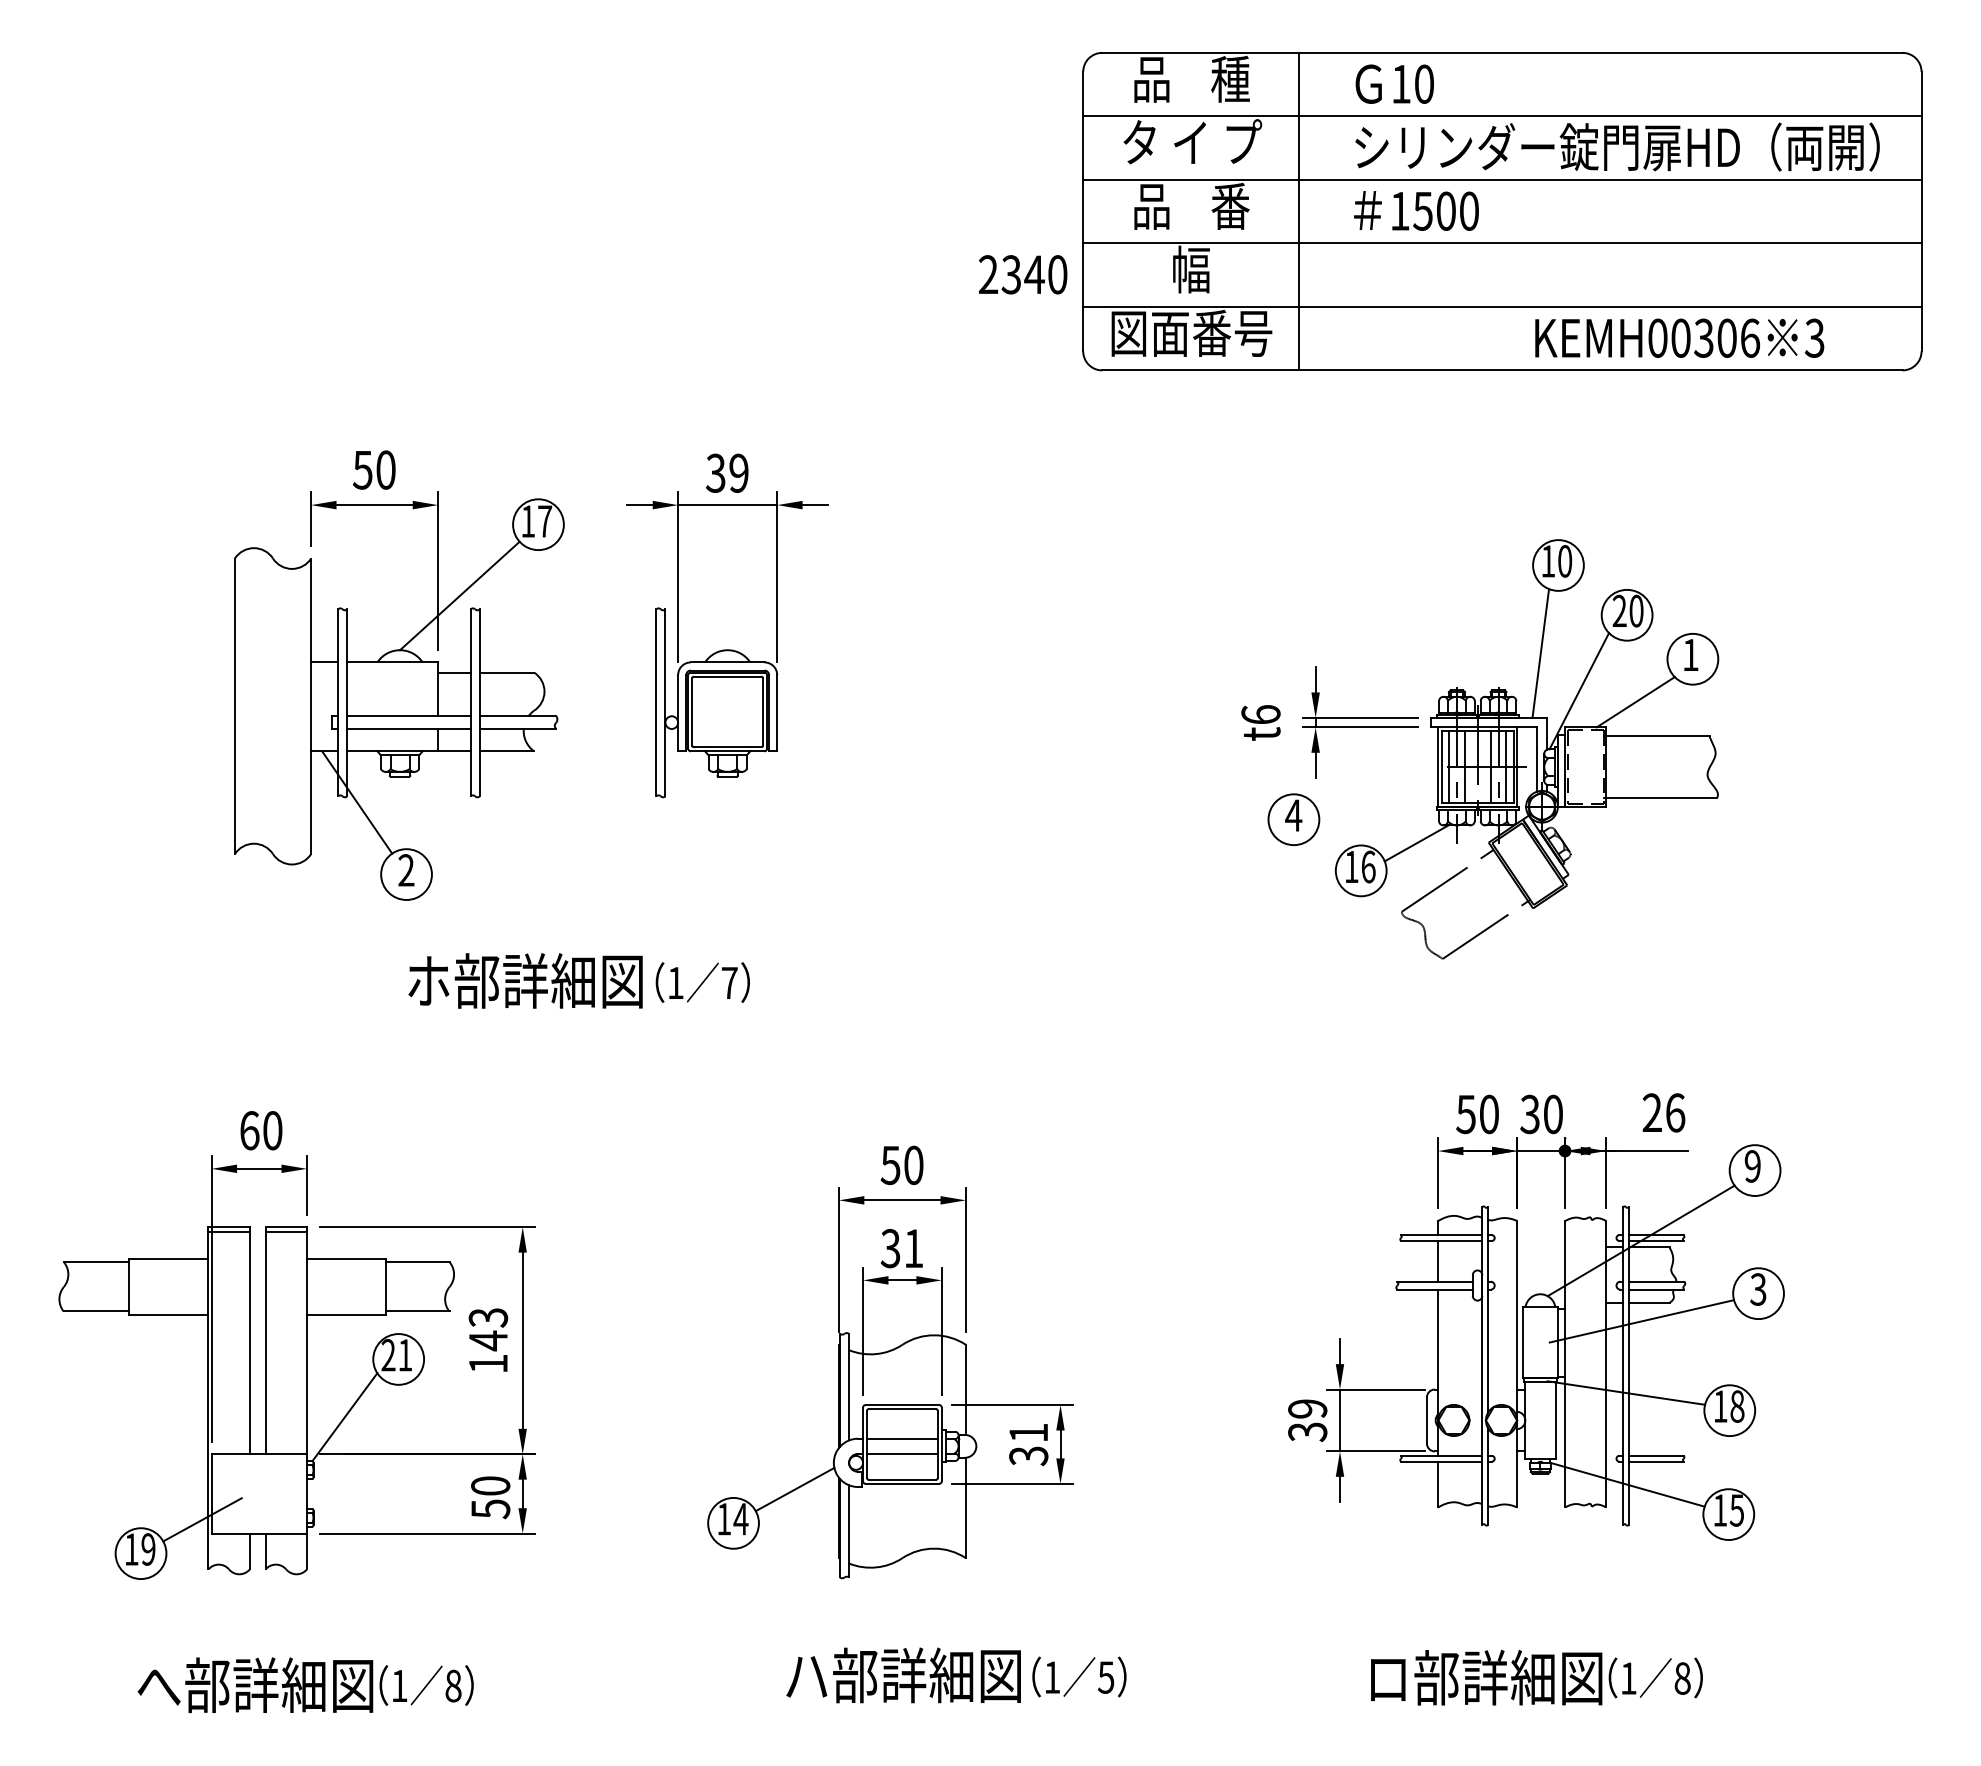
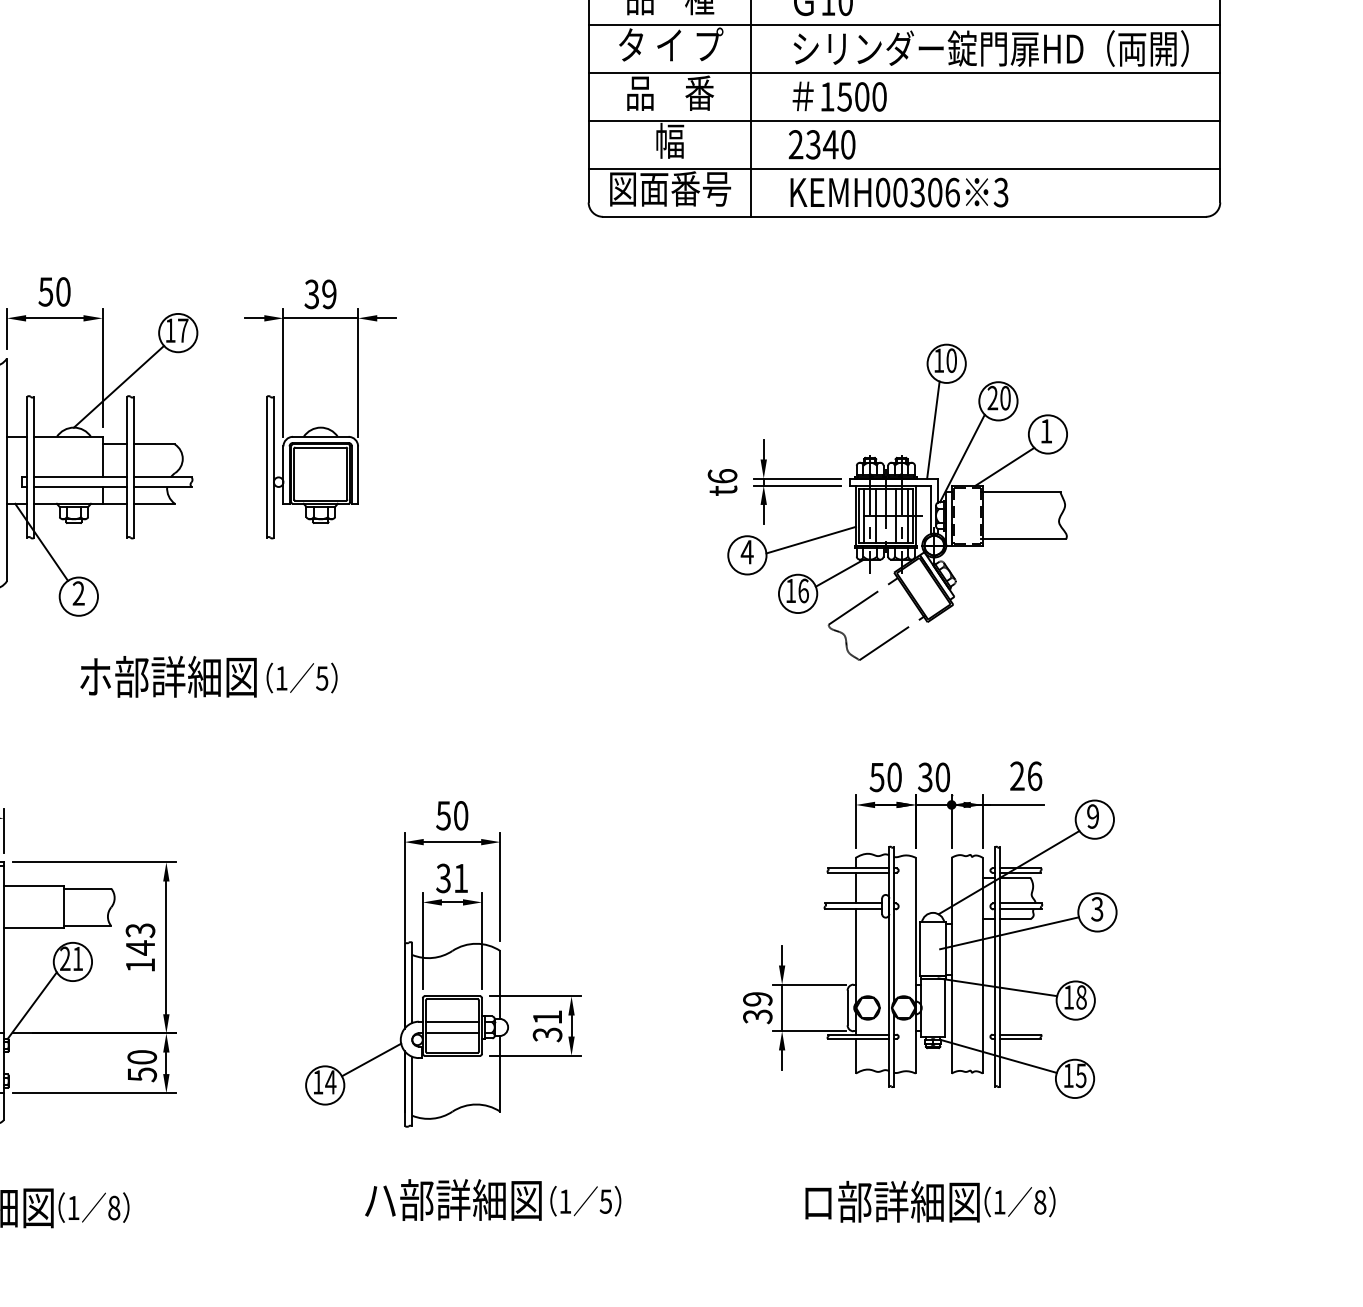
text: (1023, 274) -> (822, 144), moved
text: (1679, 337) -> (899, 192), moved
line: (1378, 799) -> (811, 540), added
text: (729, 983) -> (322, 678), 7 -> 5

